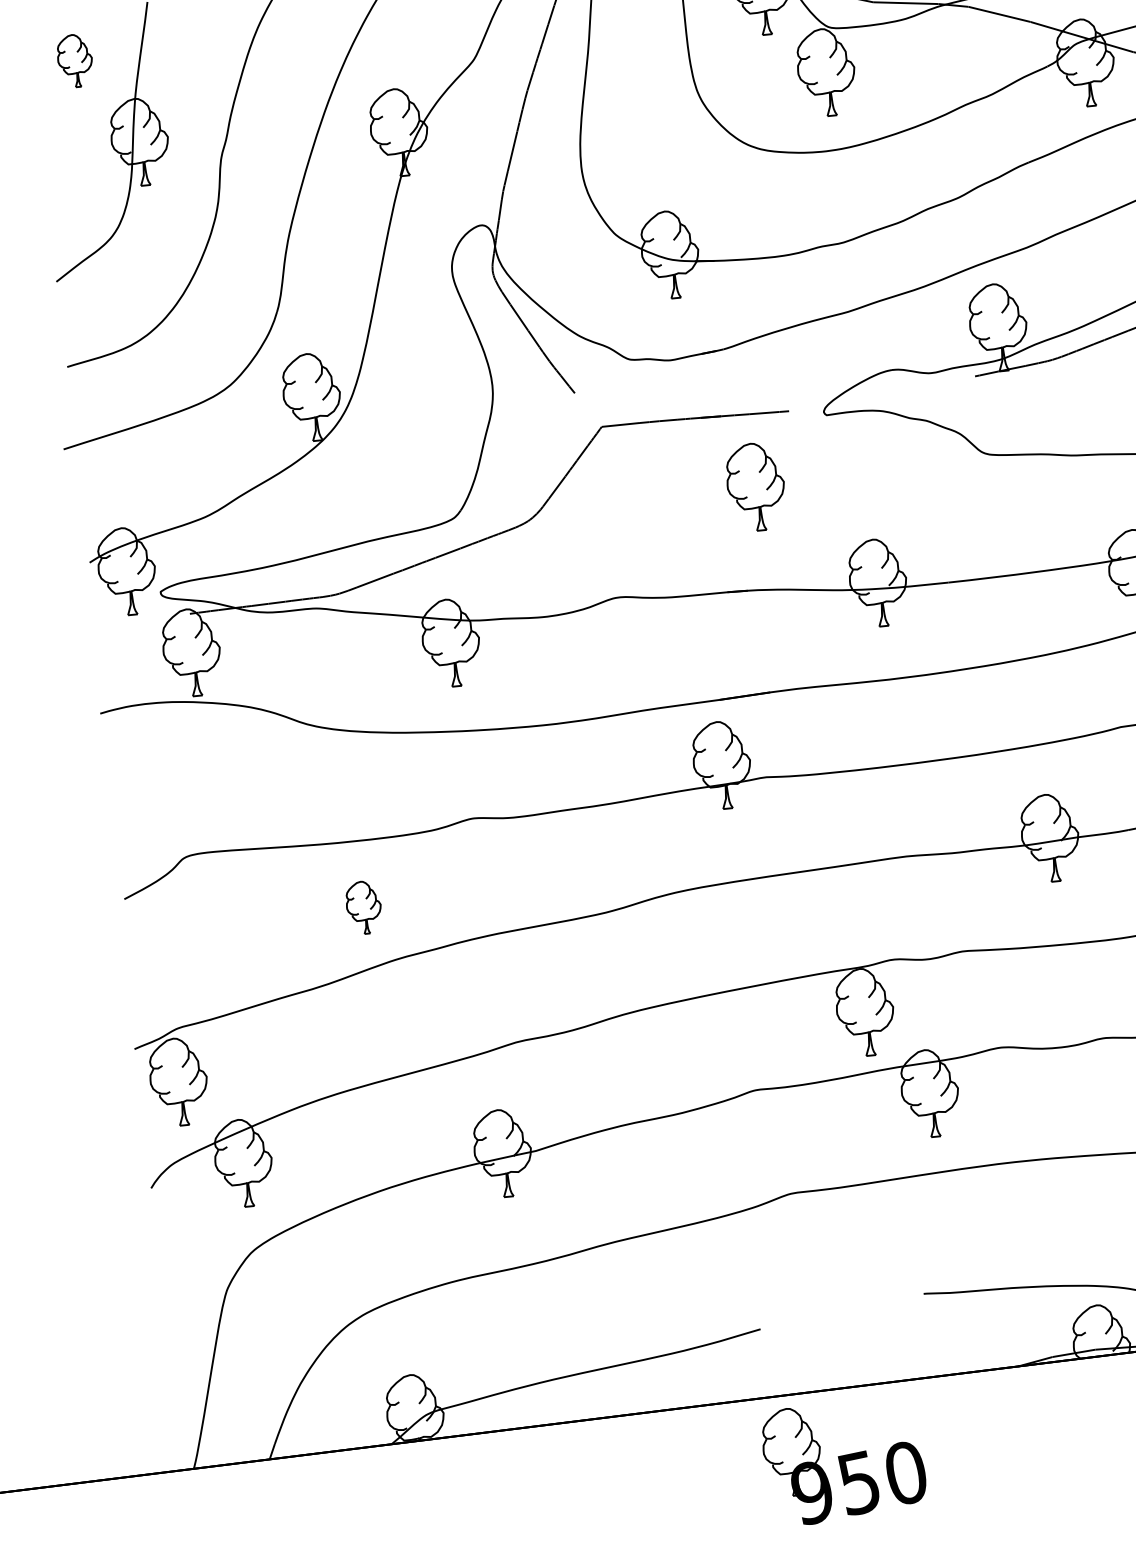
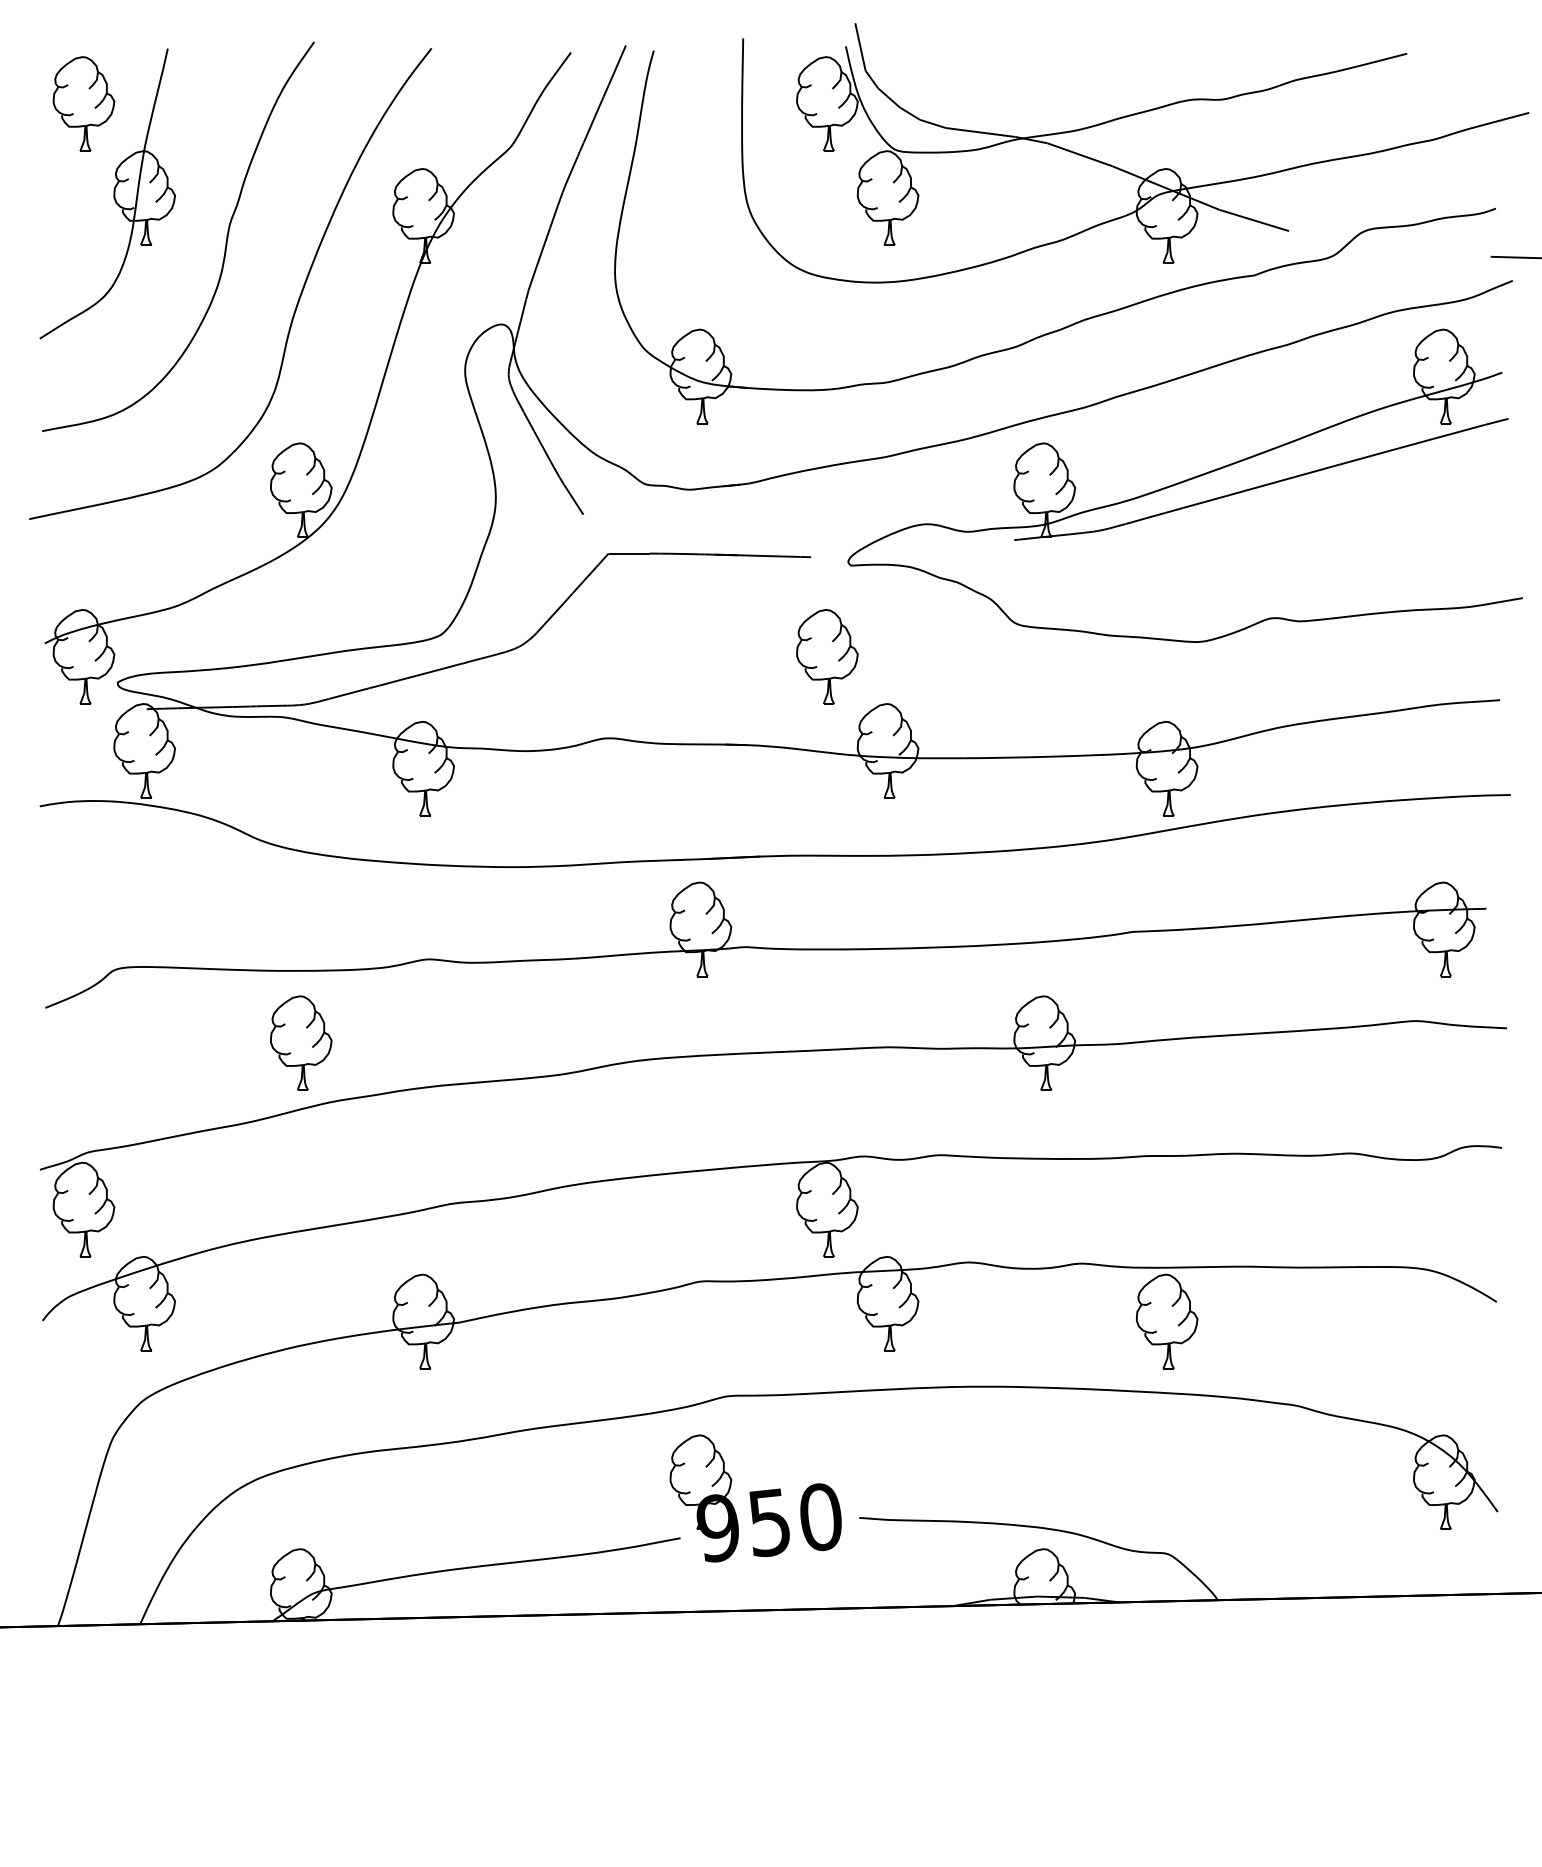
part: (74, 60) -> (83, 103), size x1.67
part: (756, 486) -> (827, 656), moved
part: (364, 907) -> (301, 1042), size x1.67
part: (843, 1461) -> (755, 1498), moved

